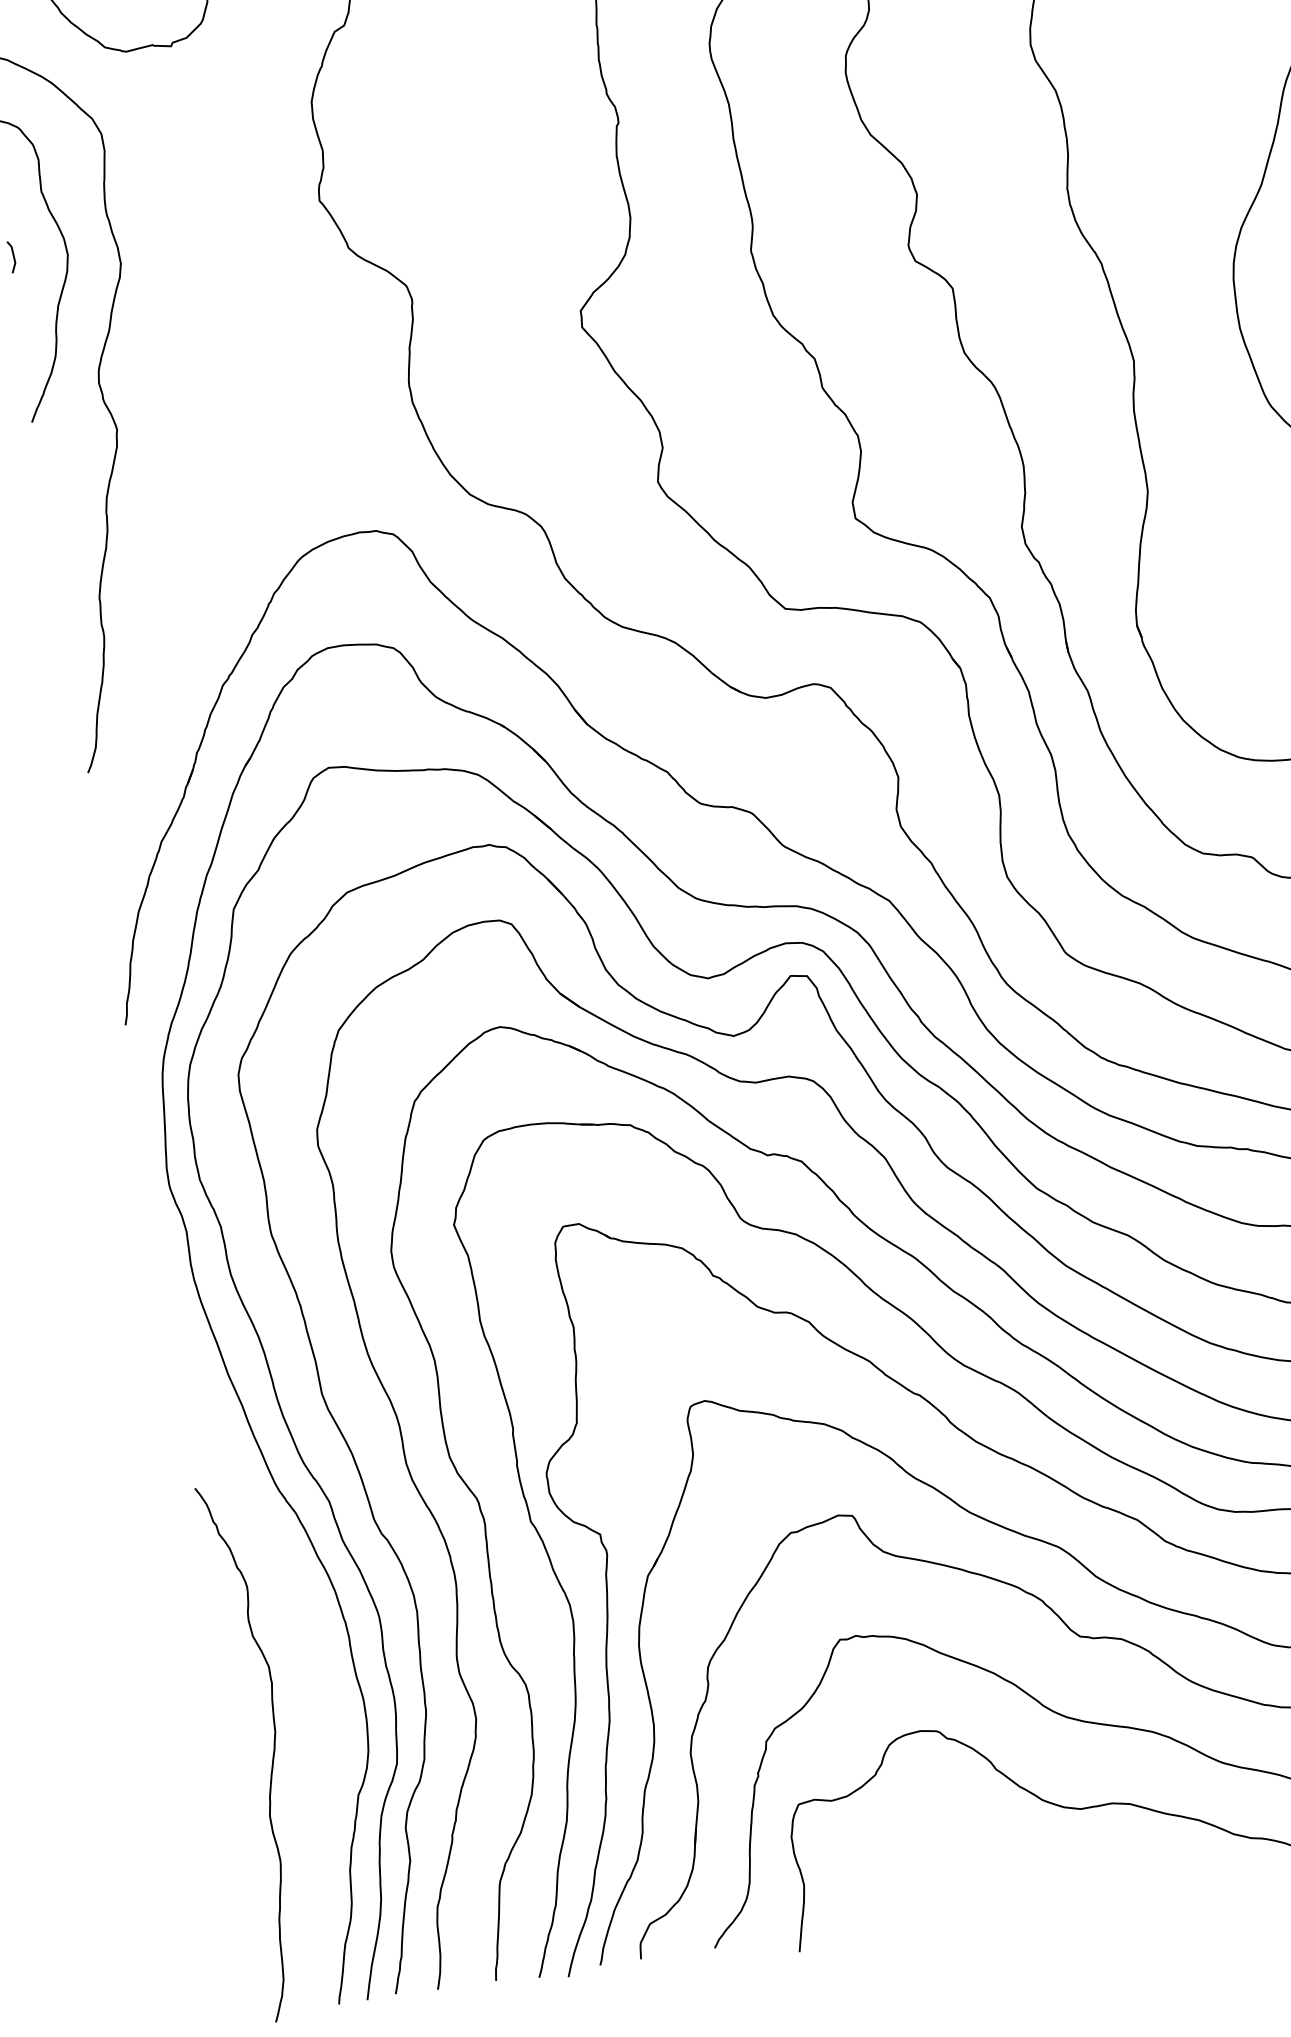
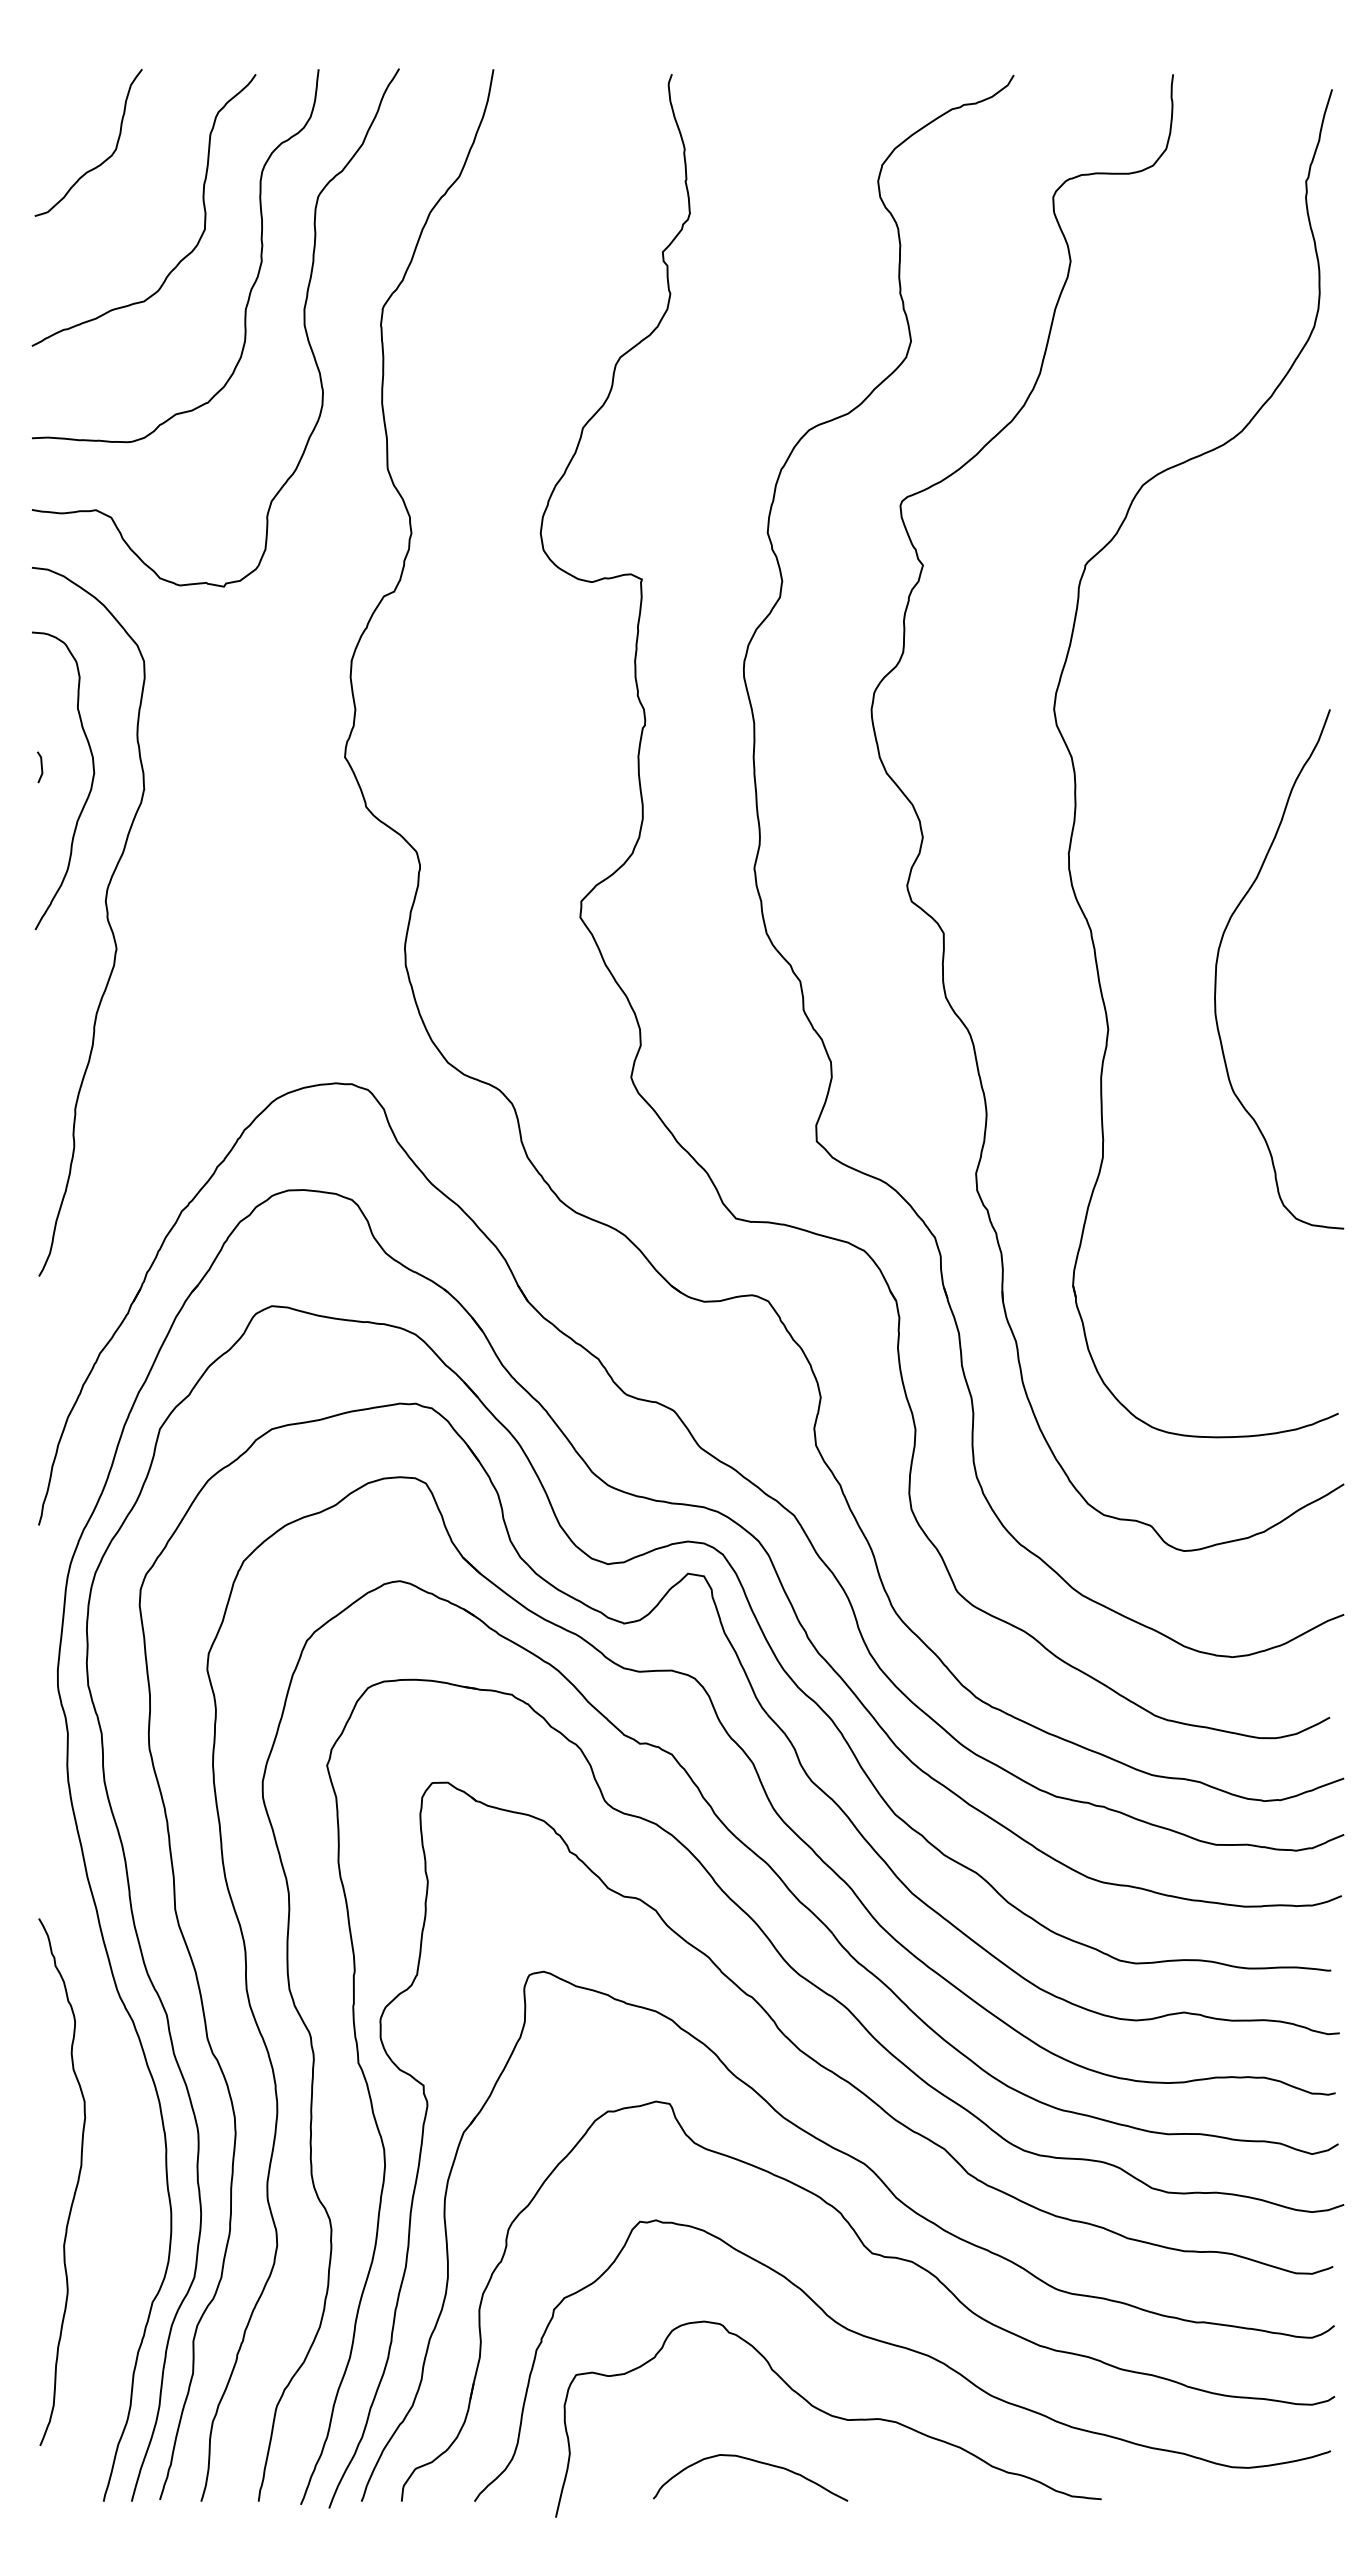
curve: (273, 1751) -> (76, 2183), moved
curve: (994, 1865) -> (756, 2462), added

